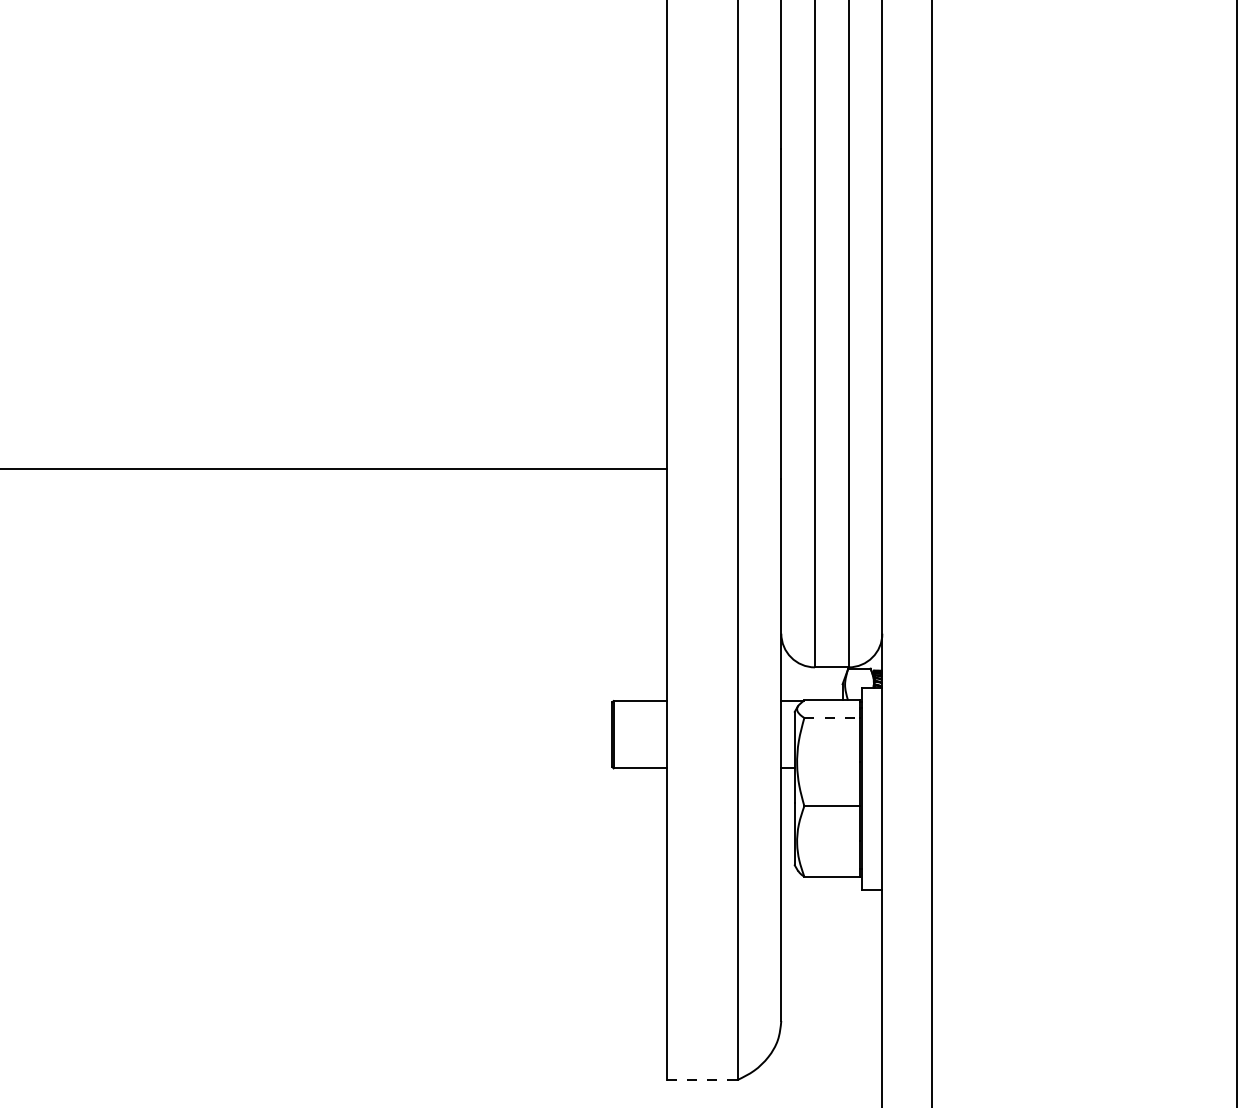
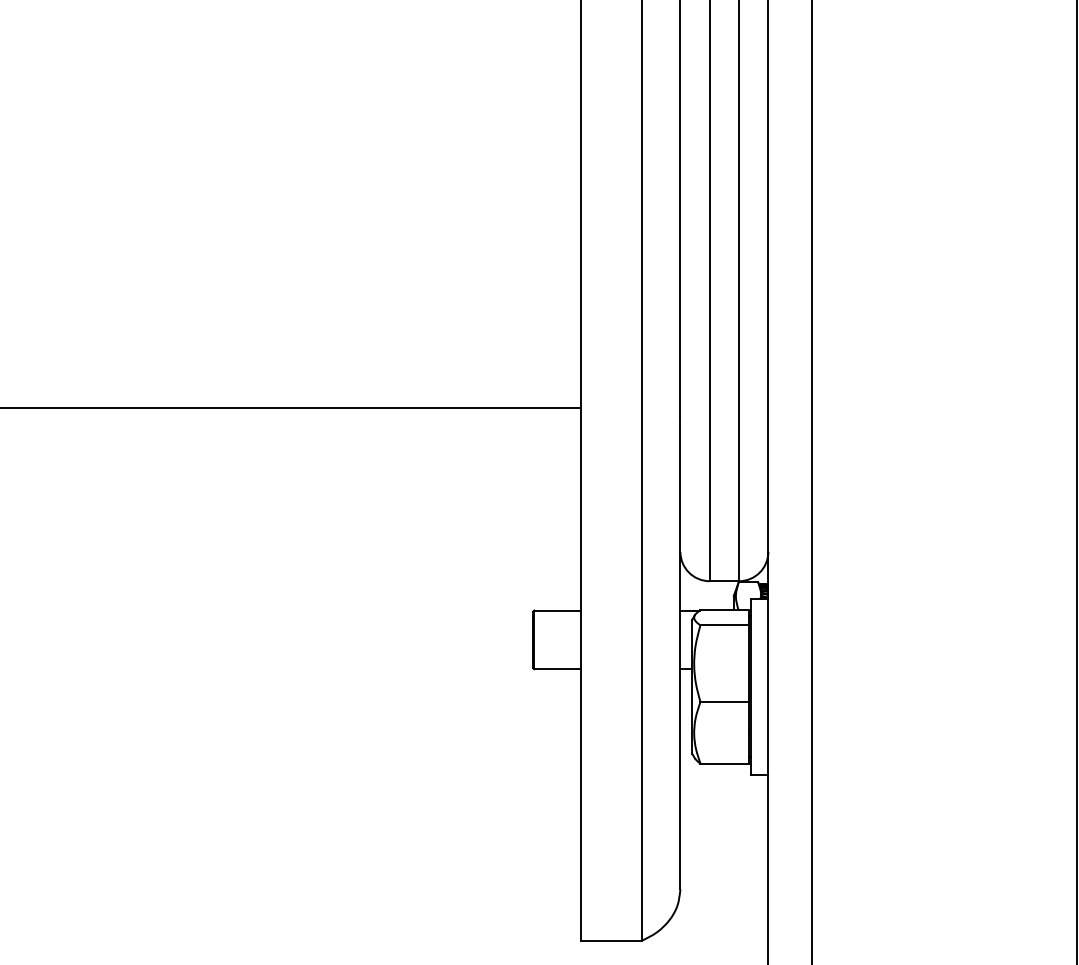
line: (832, 717) -> (724, 624), dashed -> solid
line: (701, 1080) -> (610, 940), dashed -> solid

